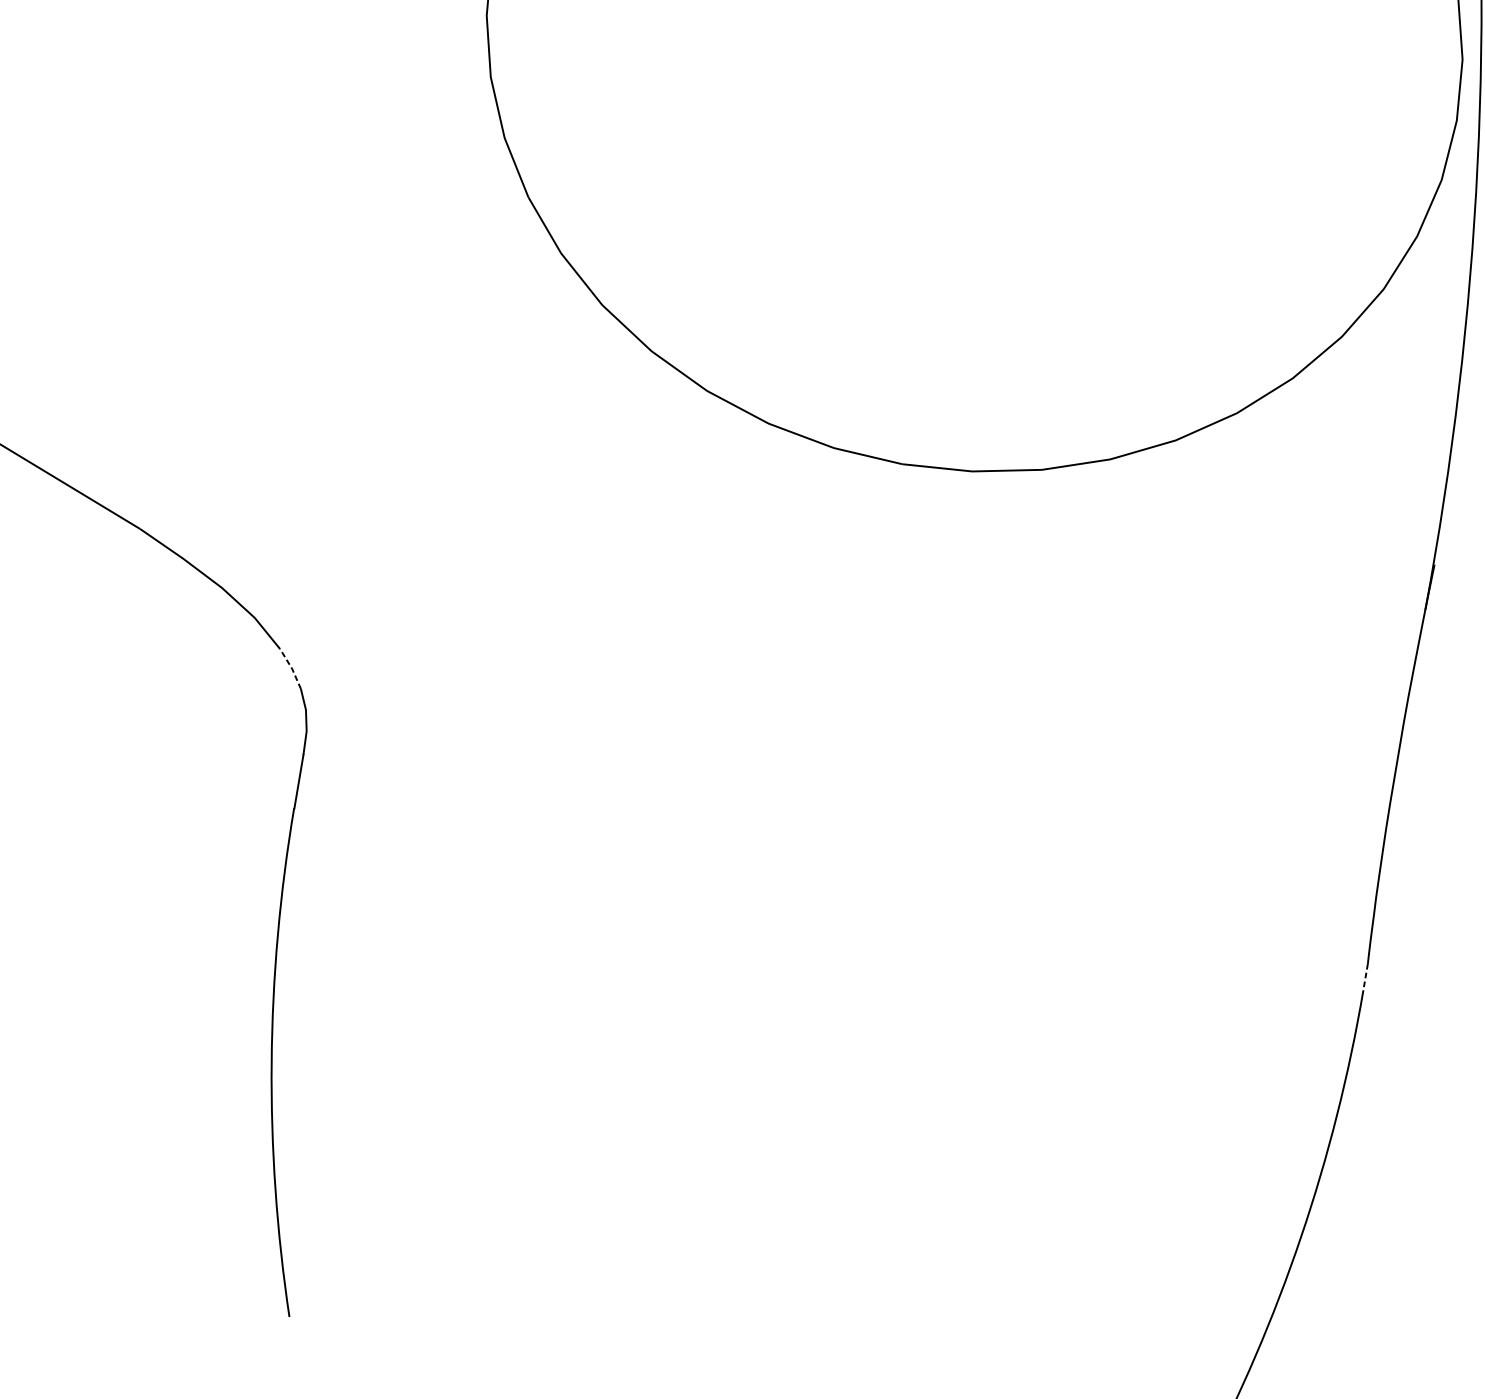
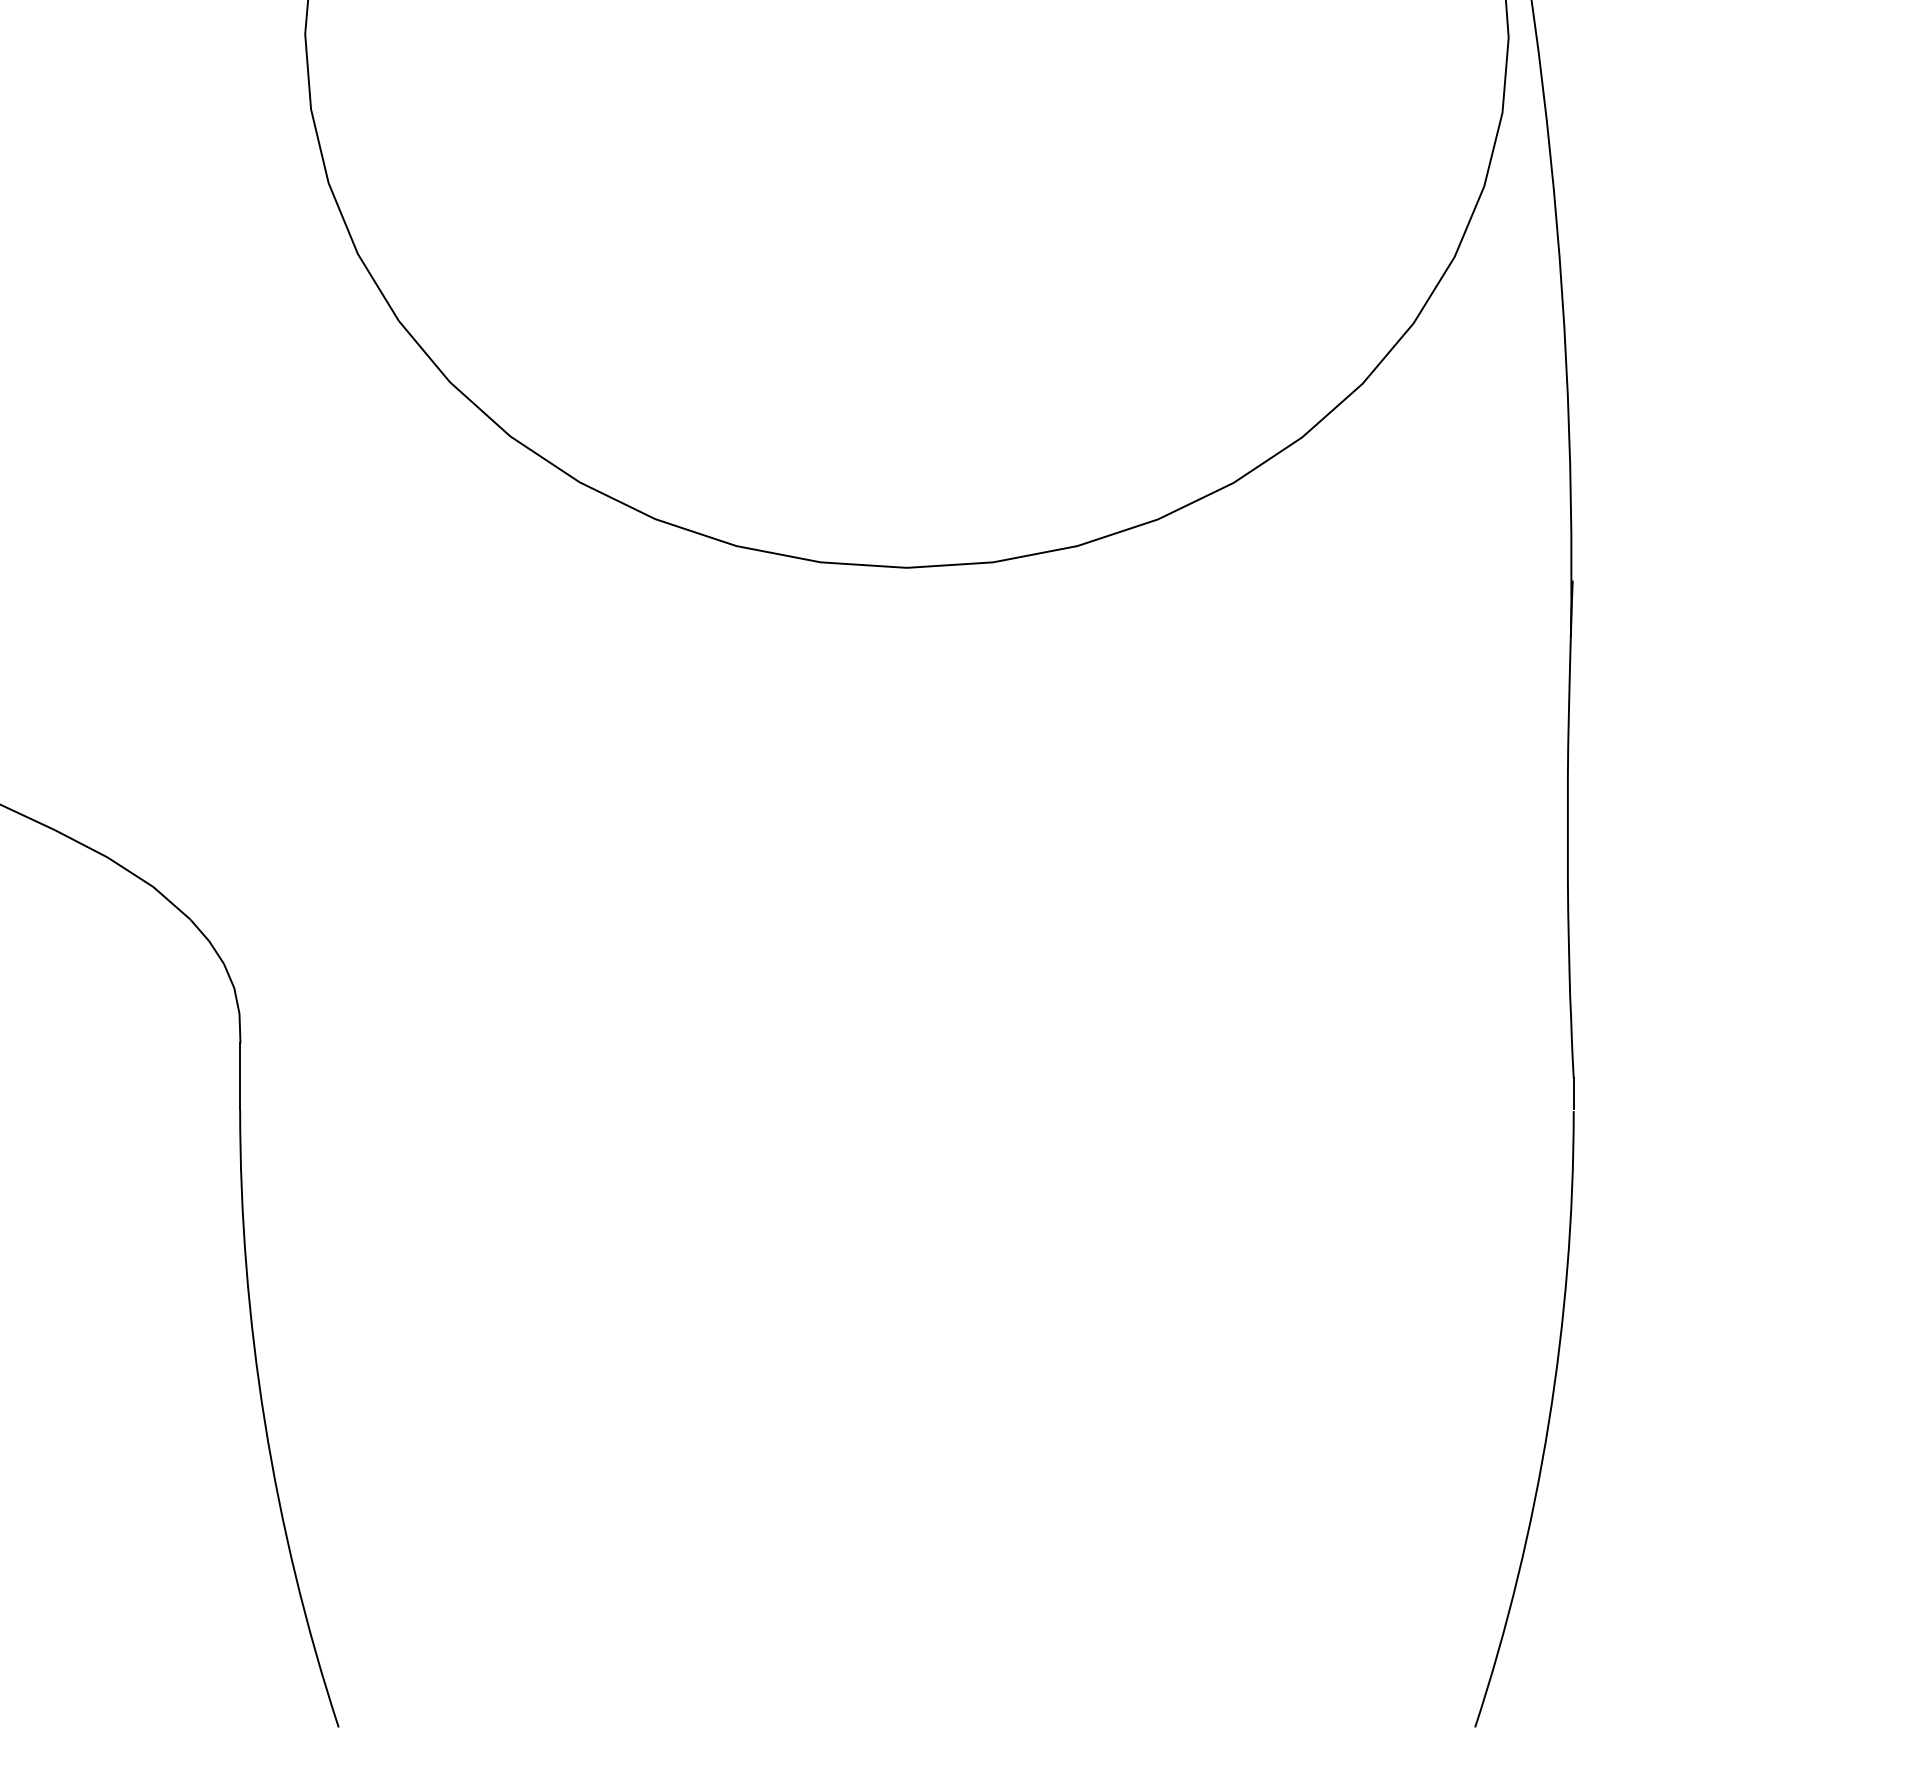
line: (291, 668) -> (208, 940), dashed -> solid
line: (1365, 976) -> (1573, 1093), dashed -> solid

